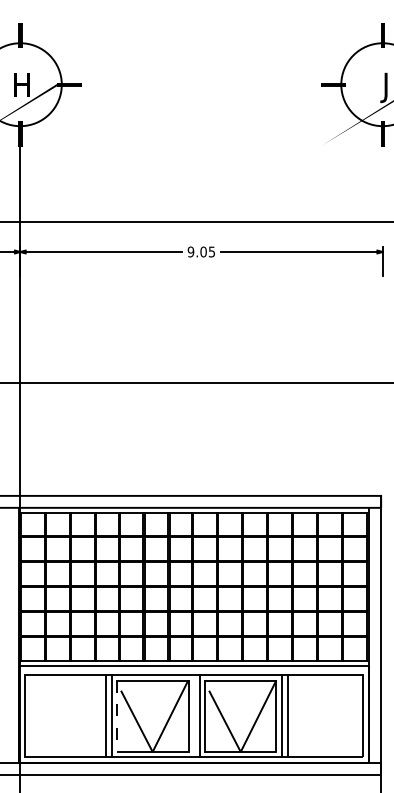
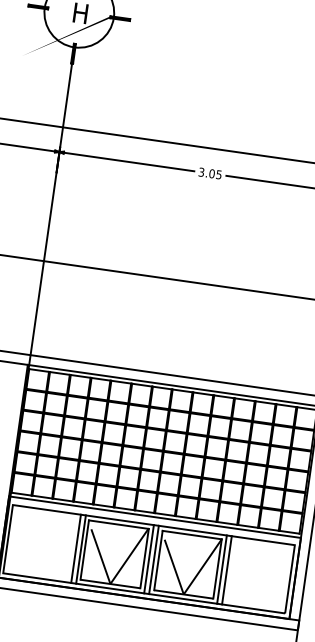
text: (190, 251) -> (201, 171), 9.05 -> 3.05
line: (116, 716) -> (84, 550), dashed -> solid
line: (193, 716) -> (148, 559), added

